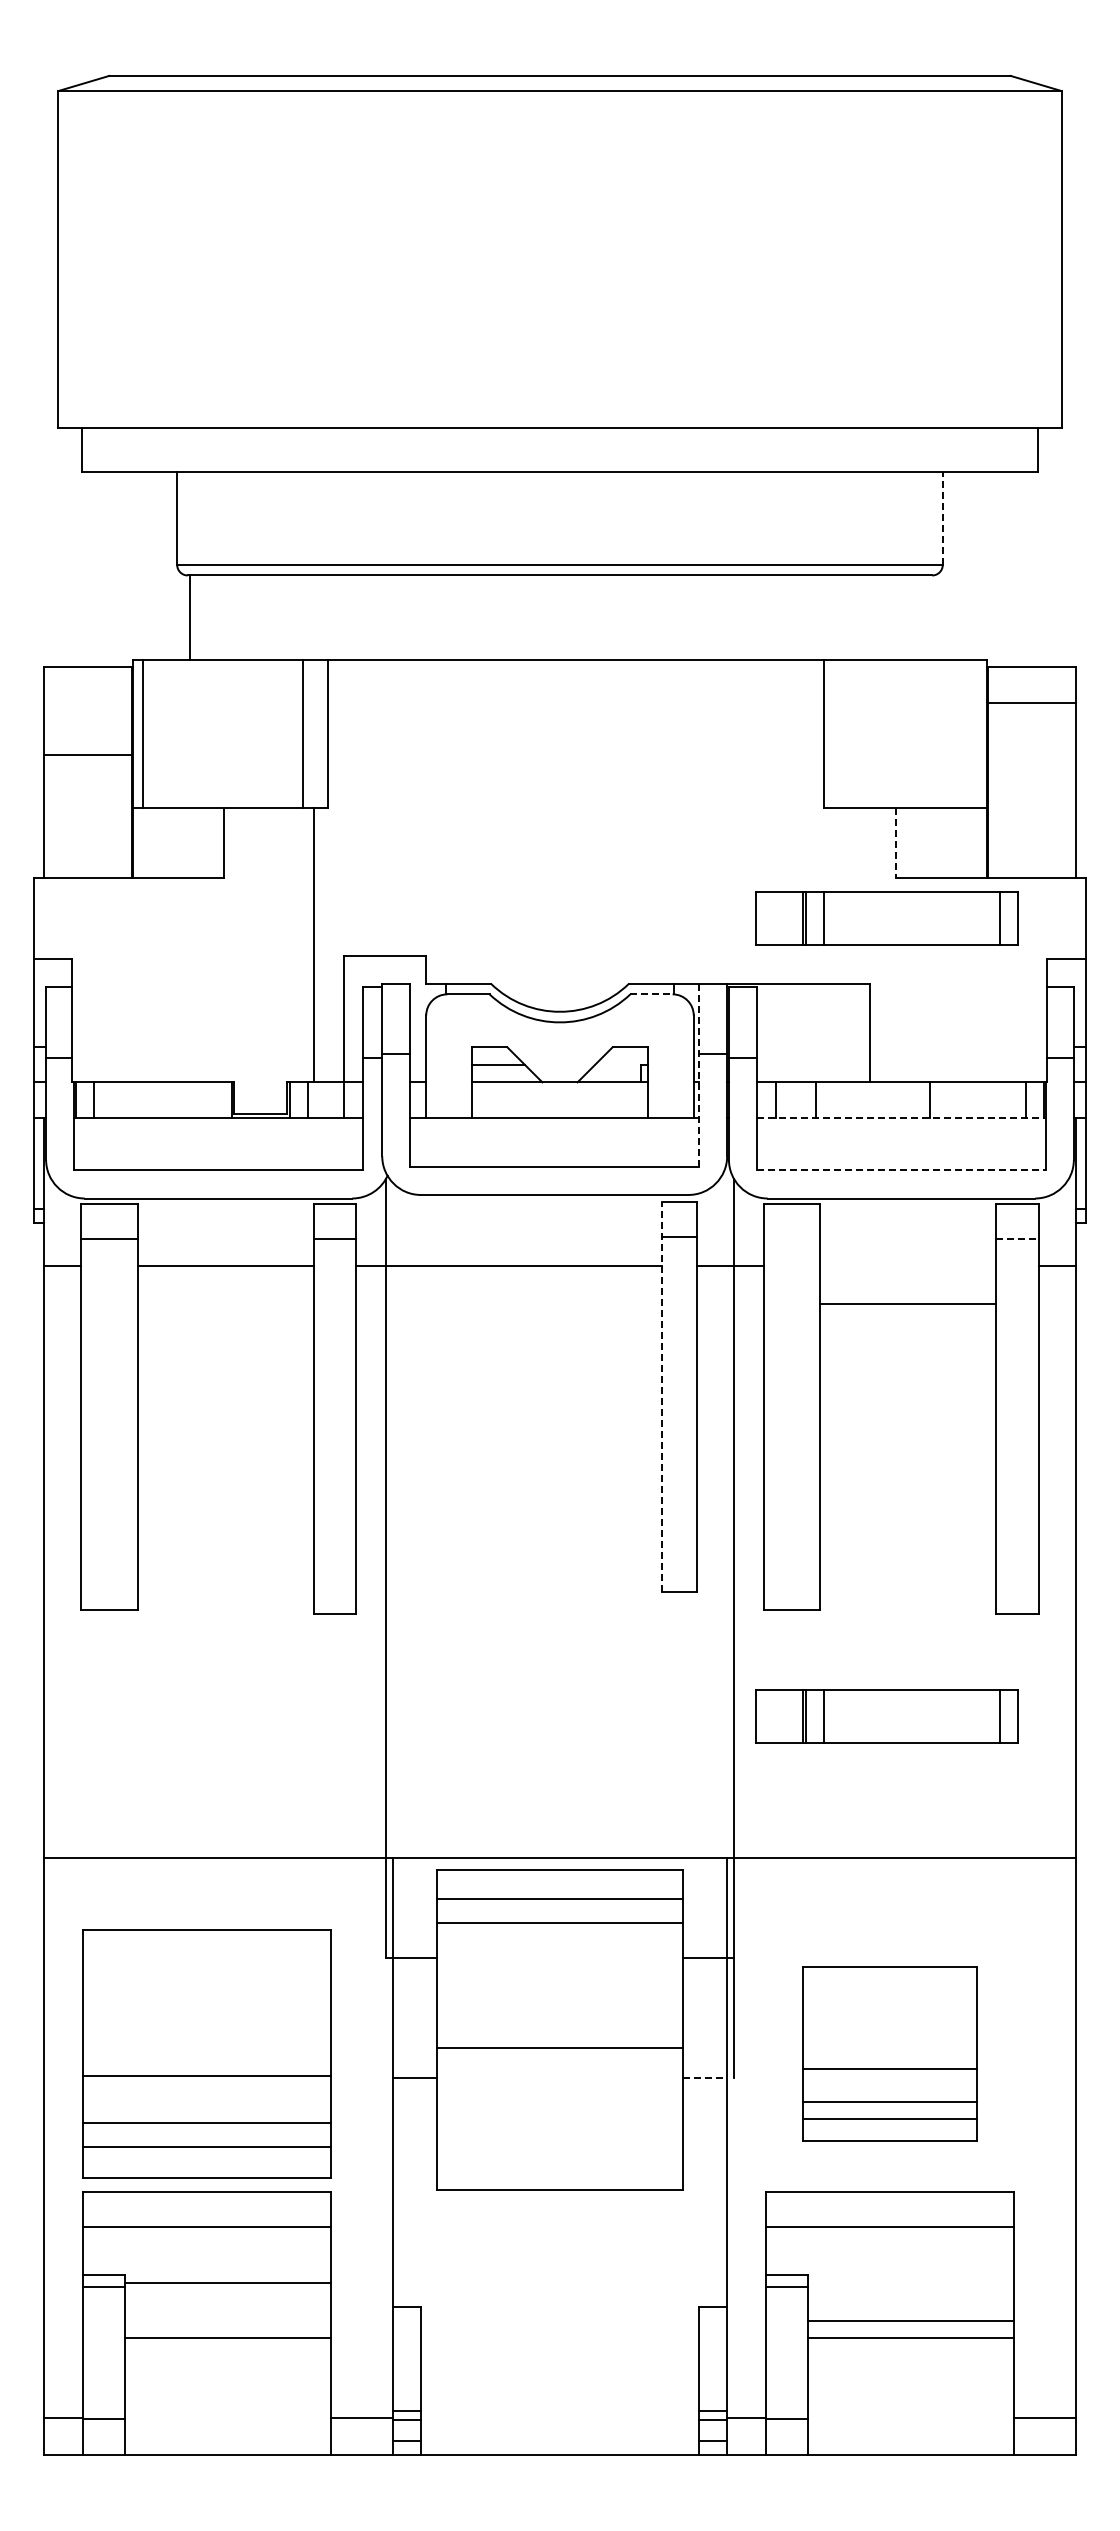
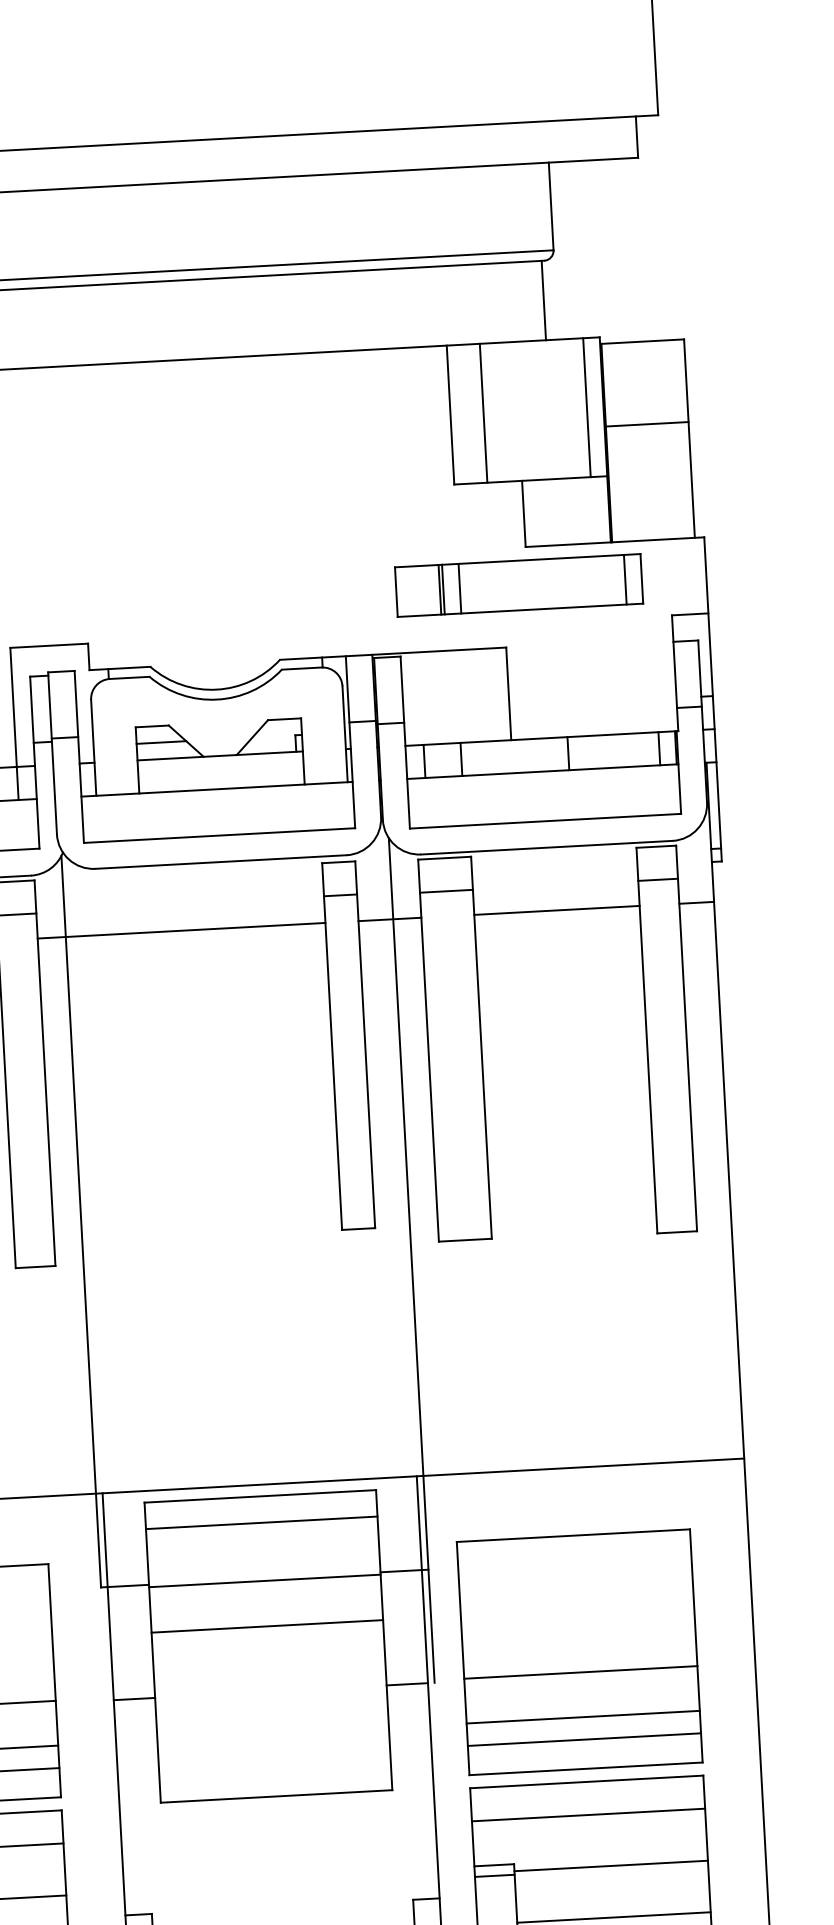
line: (942, 518) -> (550, 206), dashed -> solid
line: (929, 617) -> (543, 300), added
line: (1032, 702) -> (647, 423), moved
line: (859, 733) -> (483, 412), added
line: (969, 733) -> (587, 407), added
line: (896, 843) -> (524, 514), dashed -> solid
line: (651, 994) -> (301, 668), dashed -> solid
line: (699, 1075) -> (350, 742), dashed -> solid
line: (901, 1117) -> (542, 771), dashed -> solid
line: (901, 1170) -> (545, 821), dashed -> solid
line: (792, 1238) -> (446, 890), added
line: (1018, 1238) -> (658, 879), dashed -> solid
line: (908, 1303) -> (557, 910), moved
line: (662, 1396) -> (332, 1045), dashed -> solid
part: (886, 1716) -> (559, 1335), removed
line: (559, 1923) -> (264, 1581), moved
line: (559, 2047) -> (266, 1626), moved
part: (889, 2053) -> (579, 1651), size x1.43
line: (705, 2078) -> (407, 1684), dashed -> solid
line: (911, 2320) -> (611, 1865), moved

